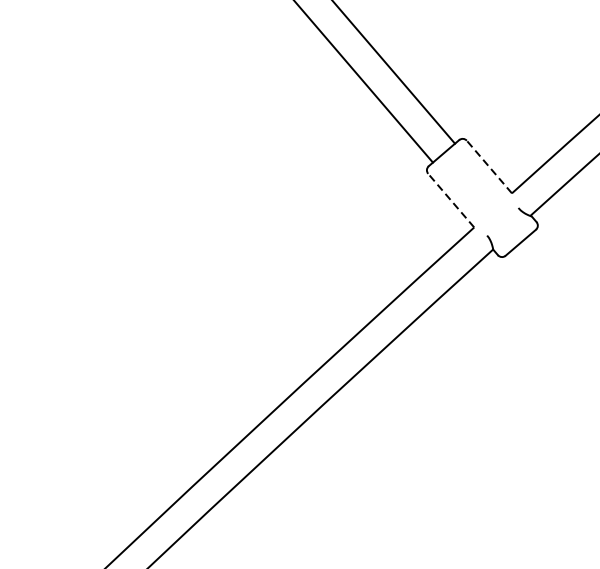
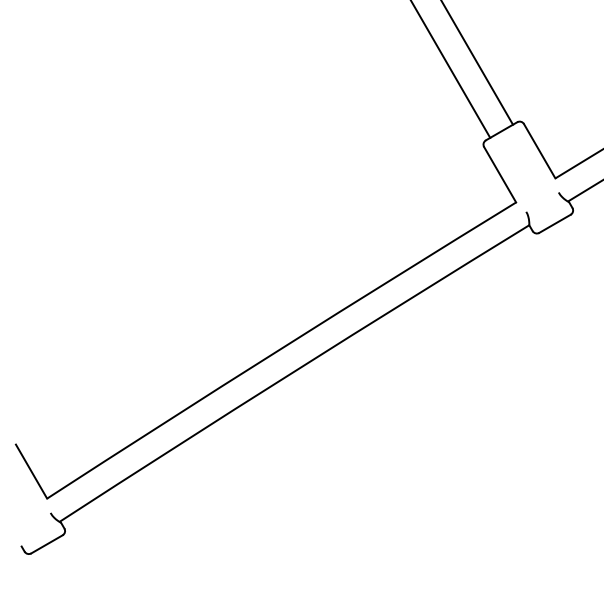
line: (489, 166) -> (539, 150), dashed -> solid
line: (451, 200) -> (500, 174), dashed -> solid

